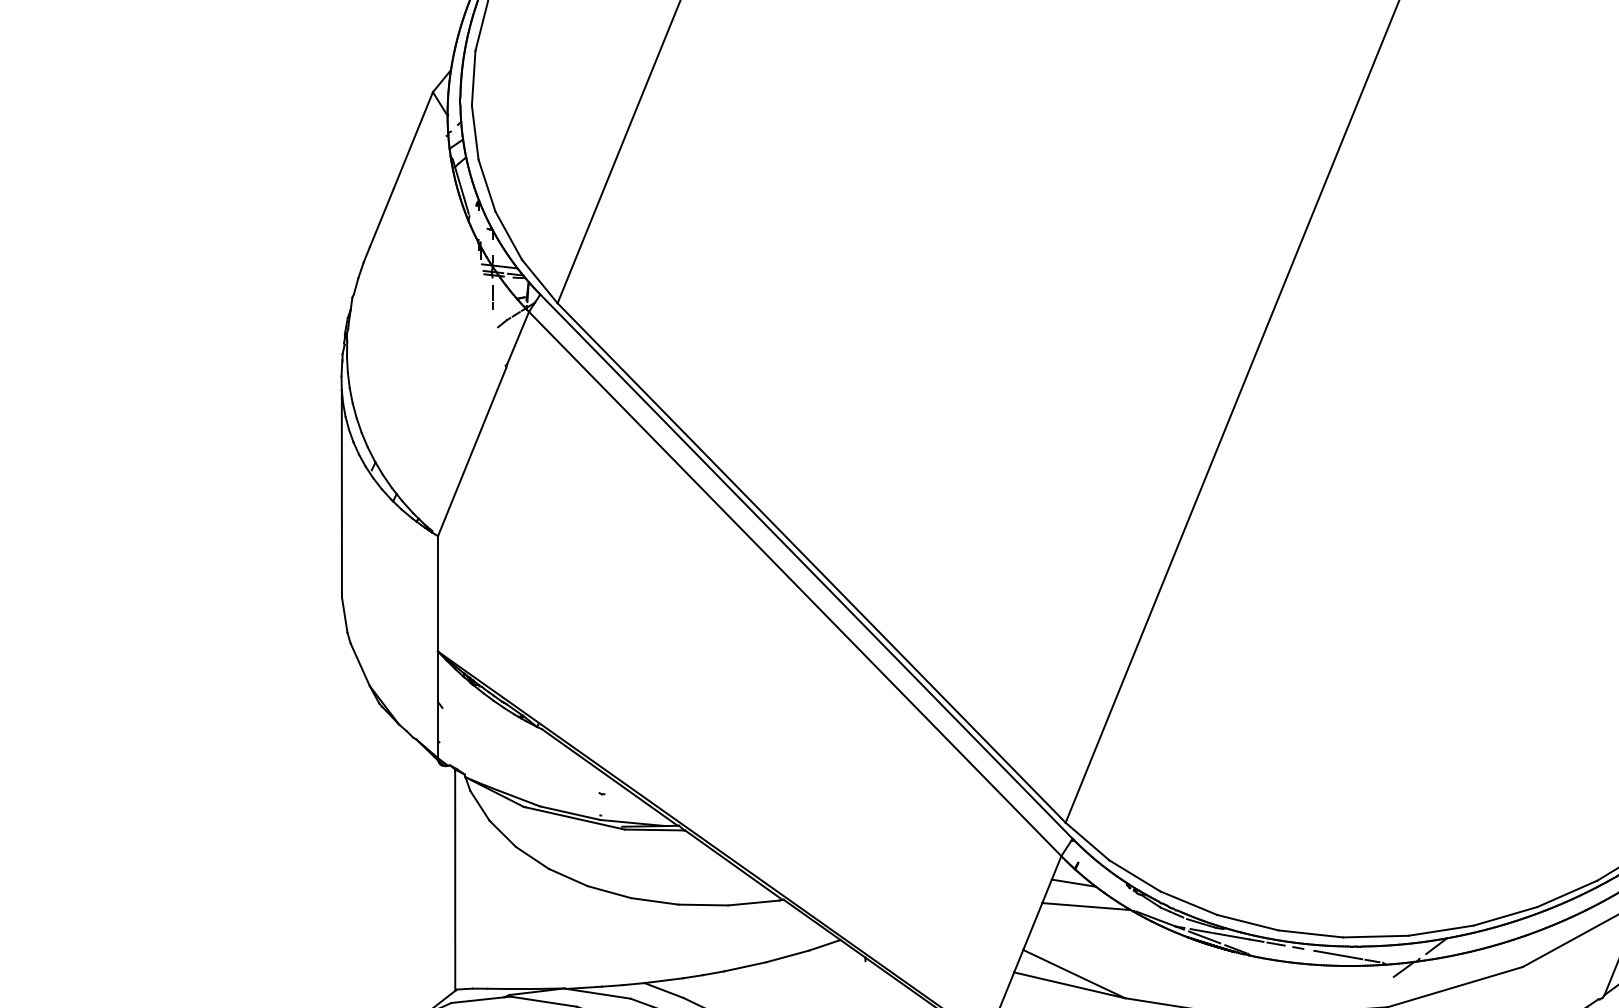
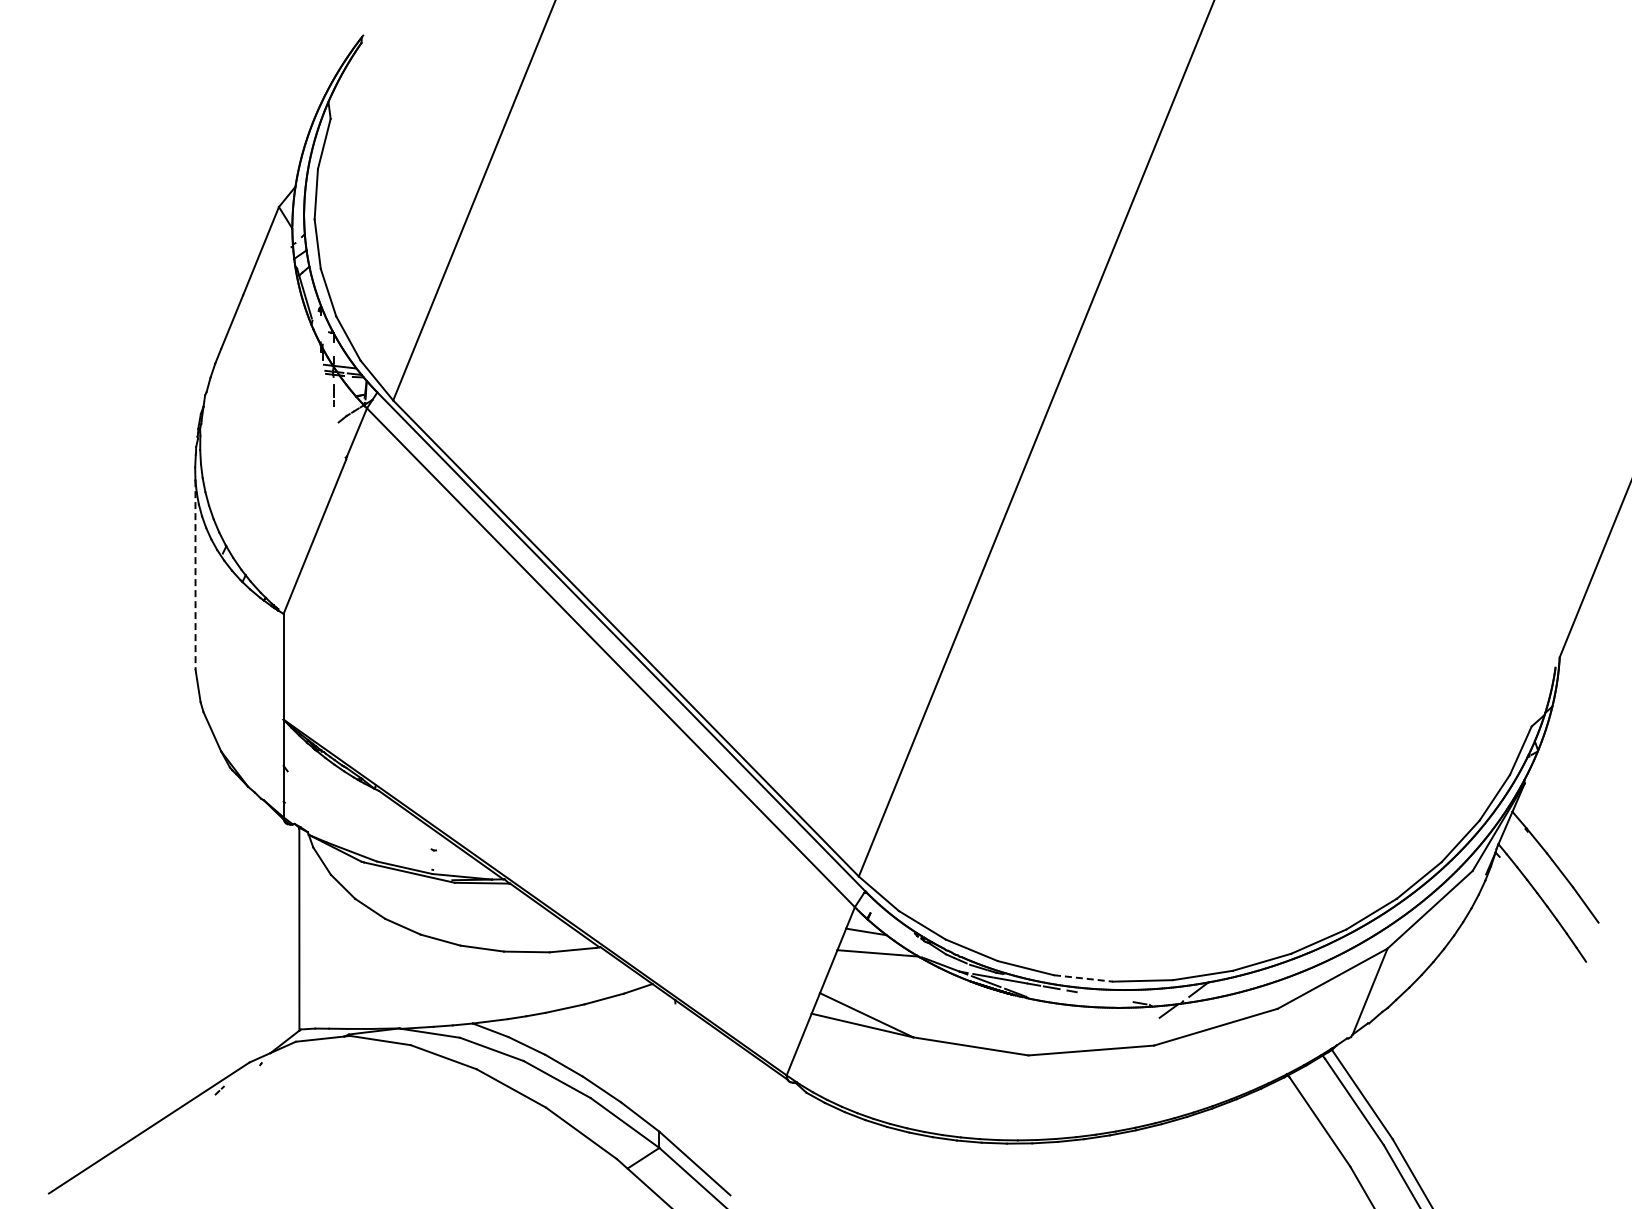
line: (341, 494) -> (195, 575), solid -> dashed
line: (1310, 933) -> (1083, 978), solid -> dashed
line: (1338, 954) -> (1108, 997), removed

